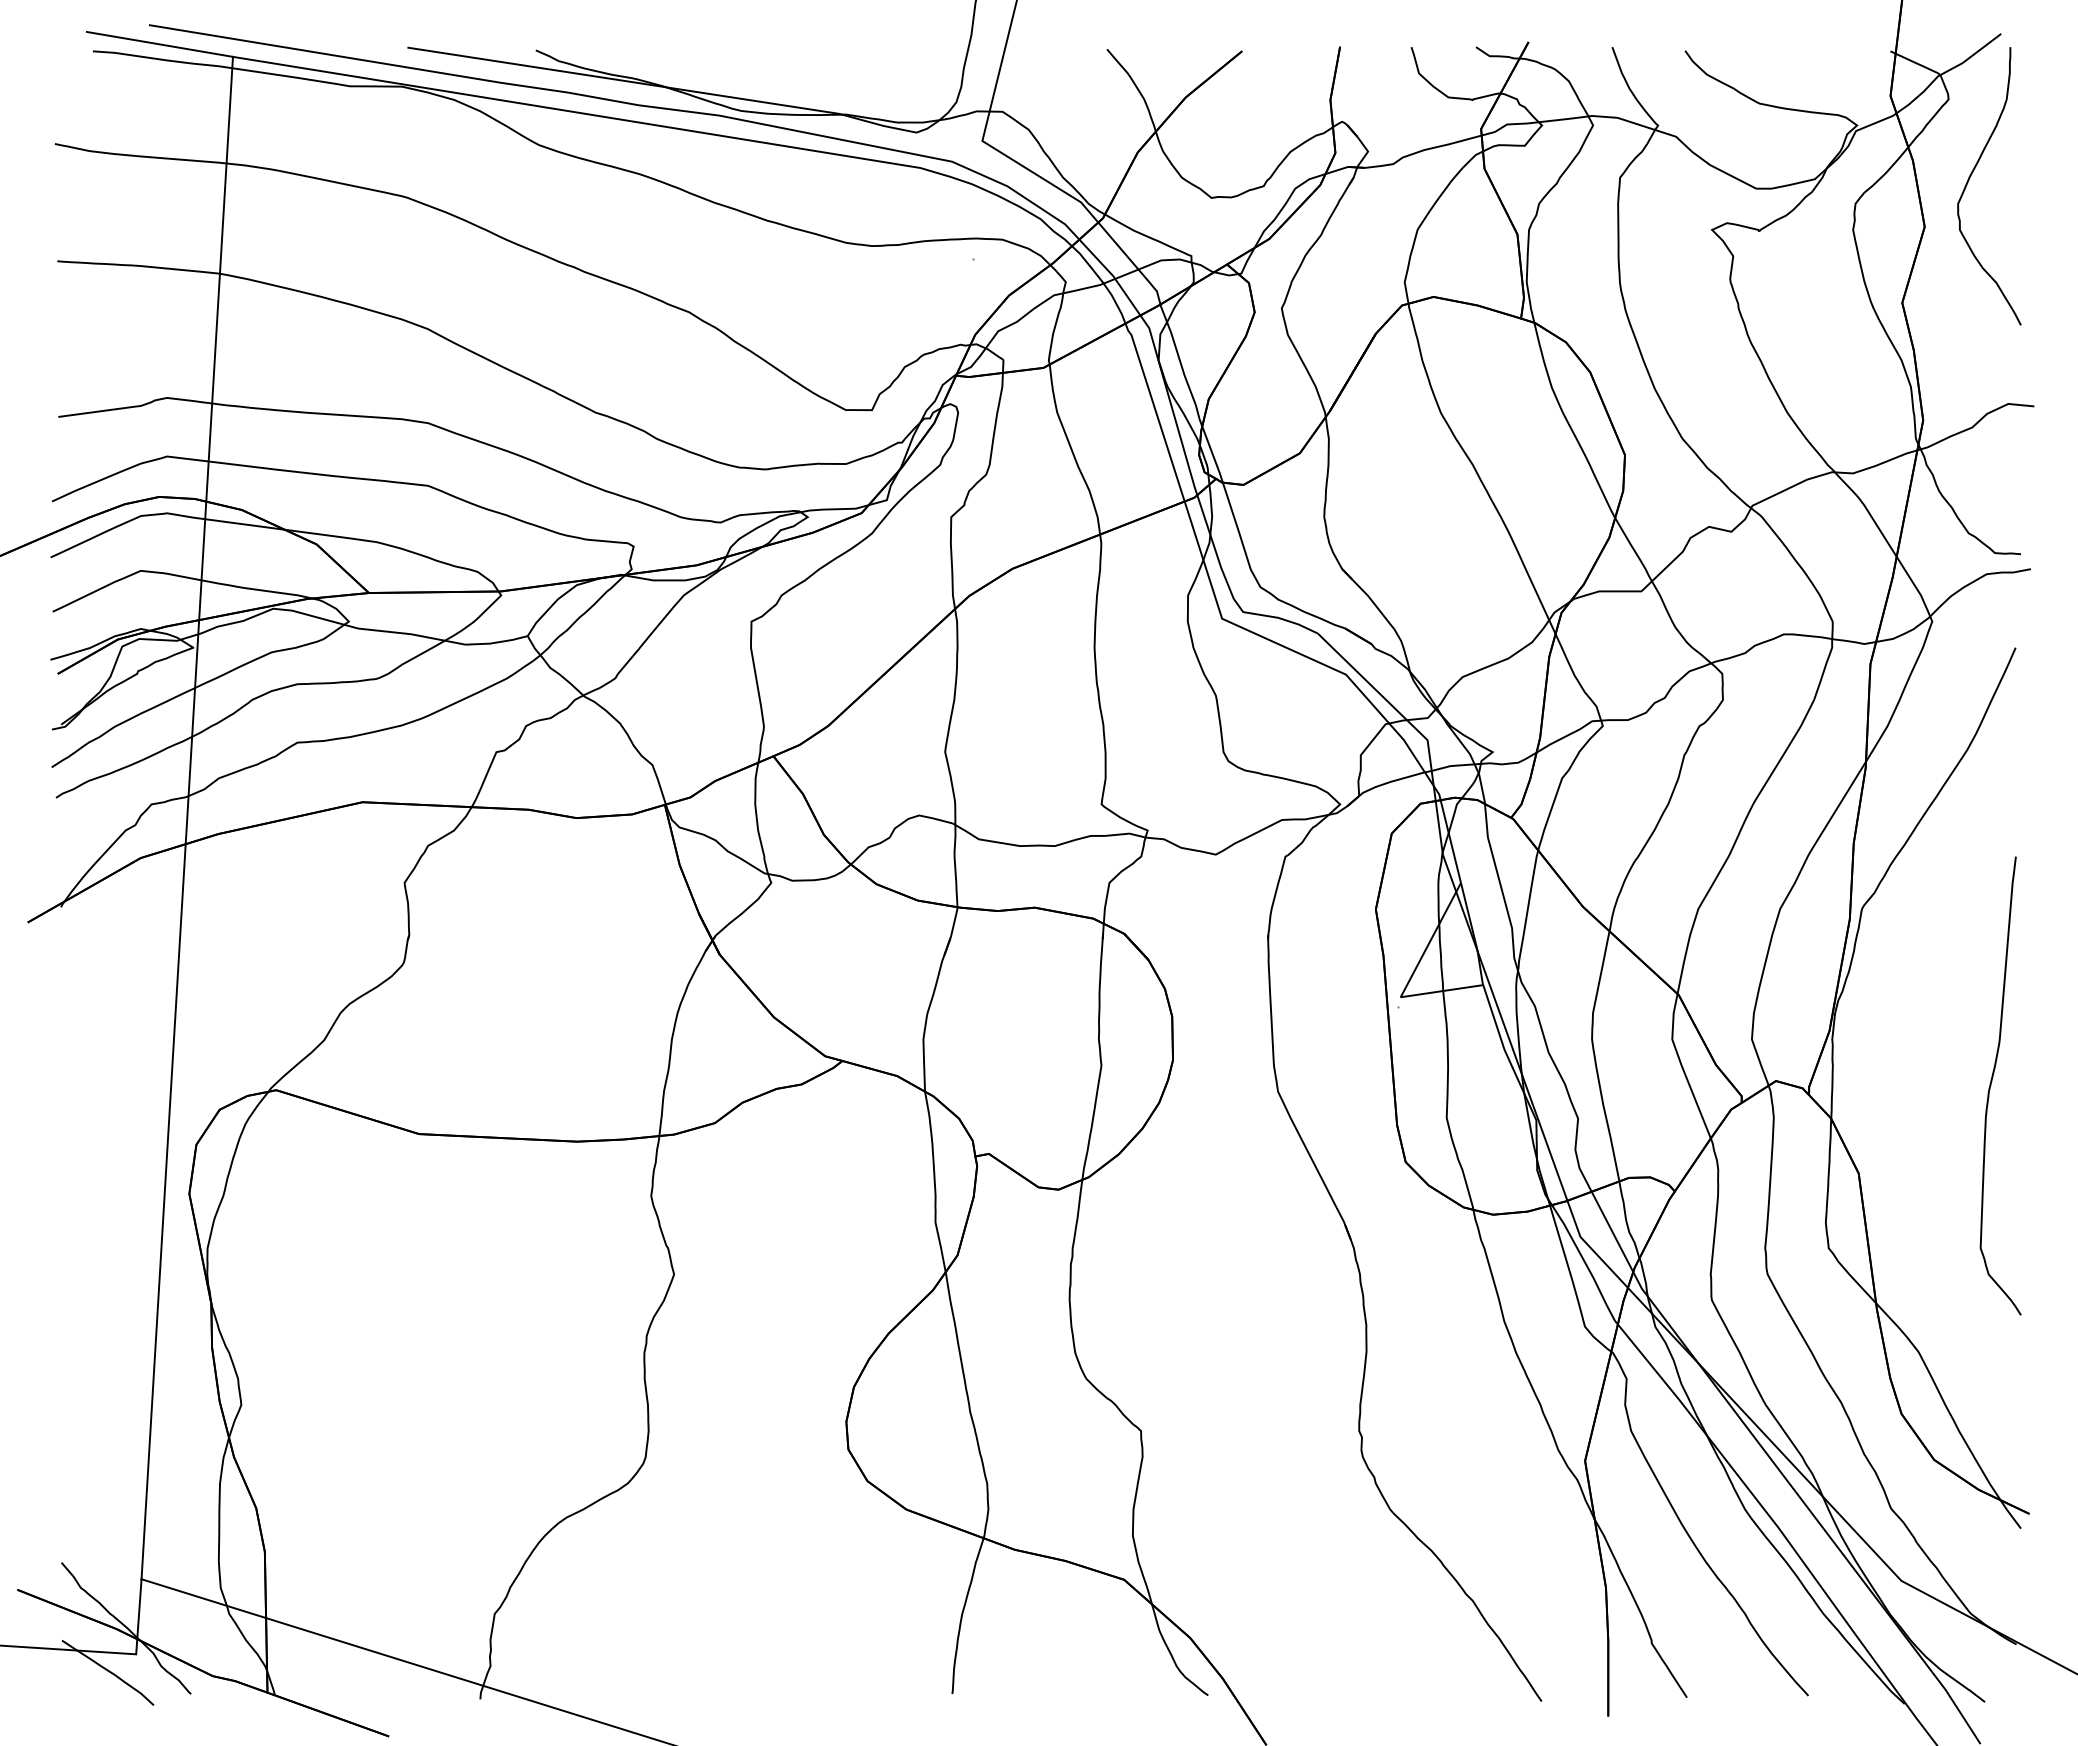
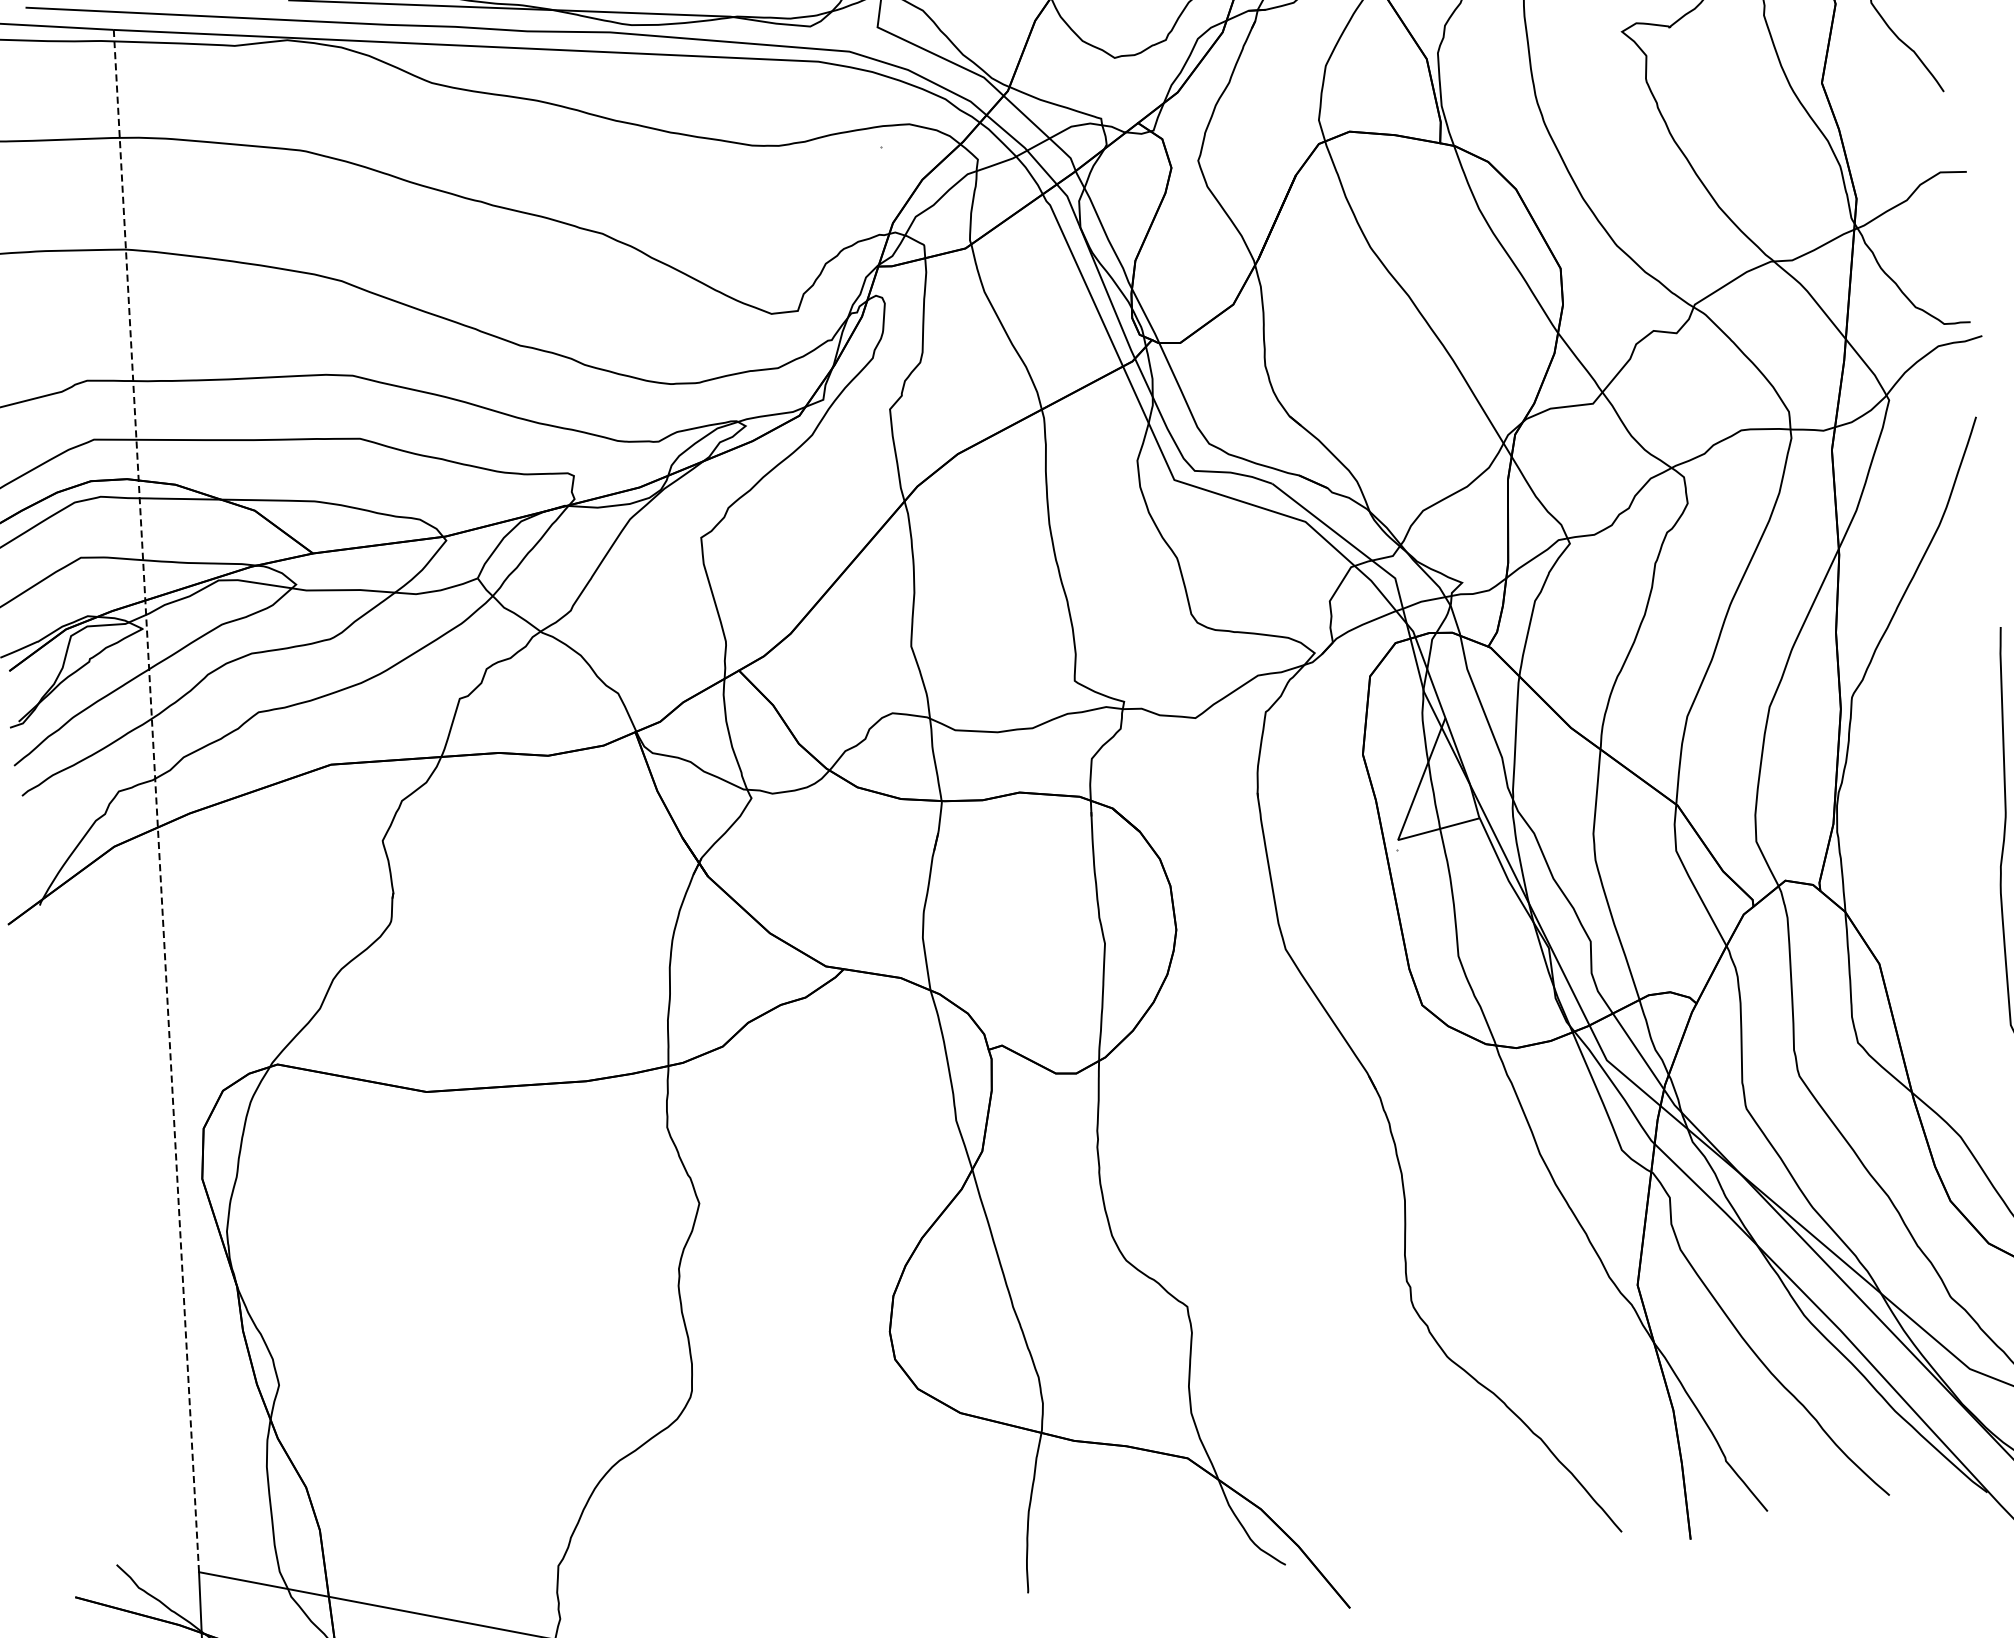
line: (187, 818) -> (156, 801), solid -> dashed

